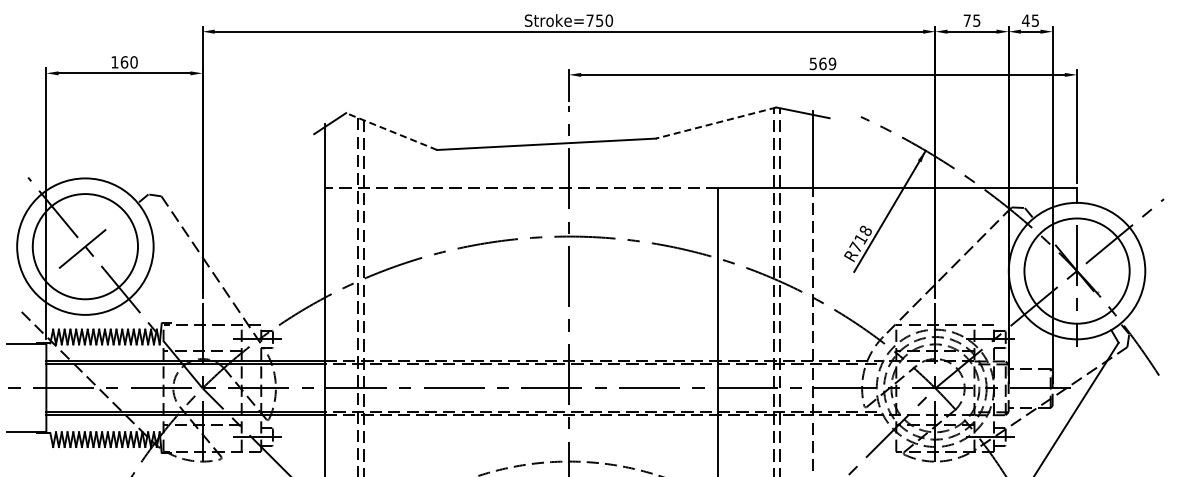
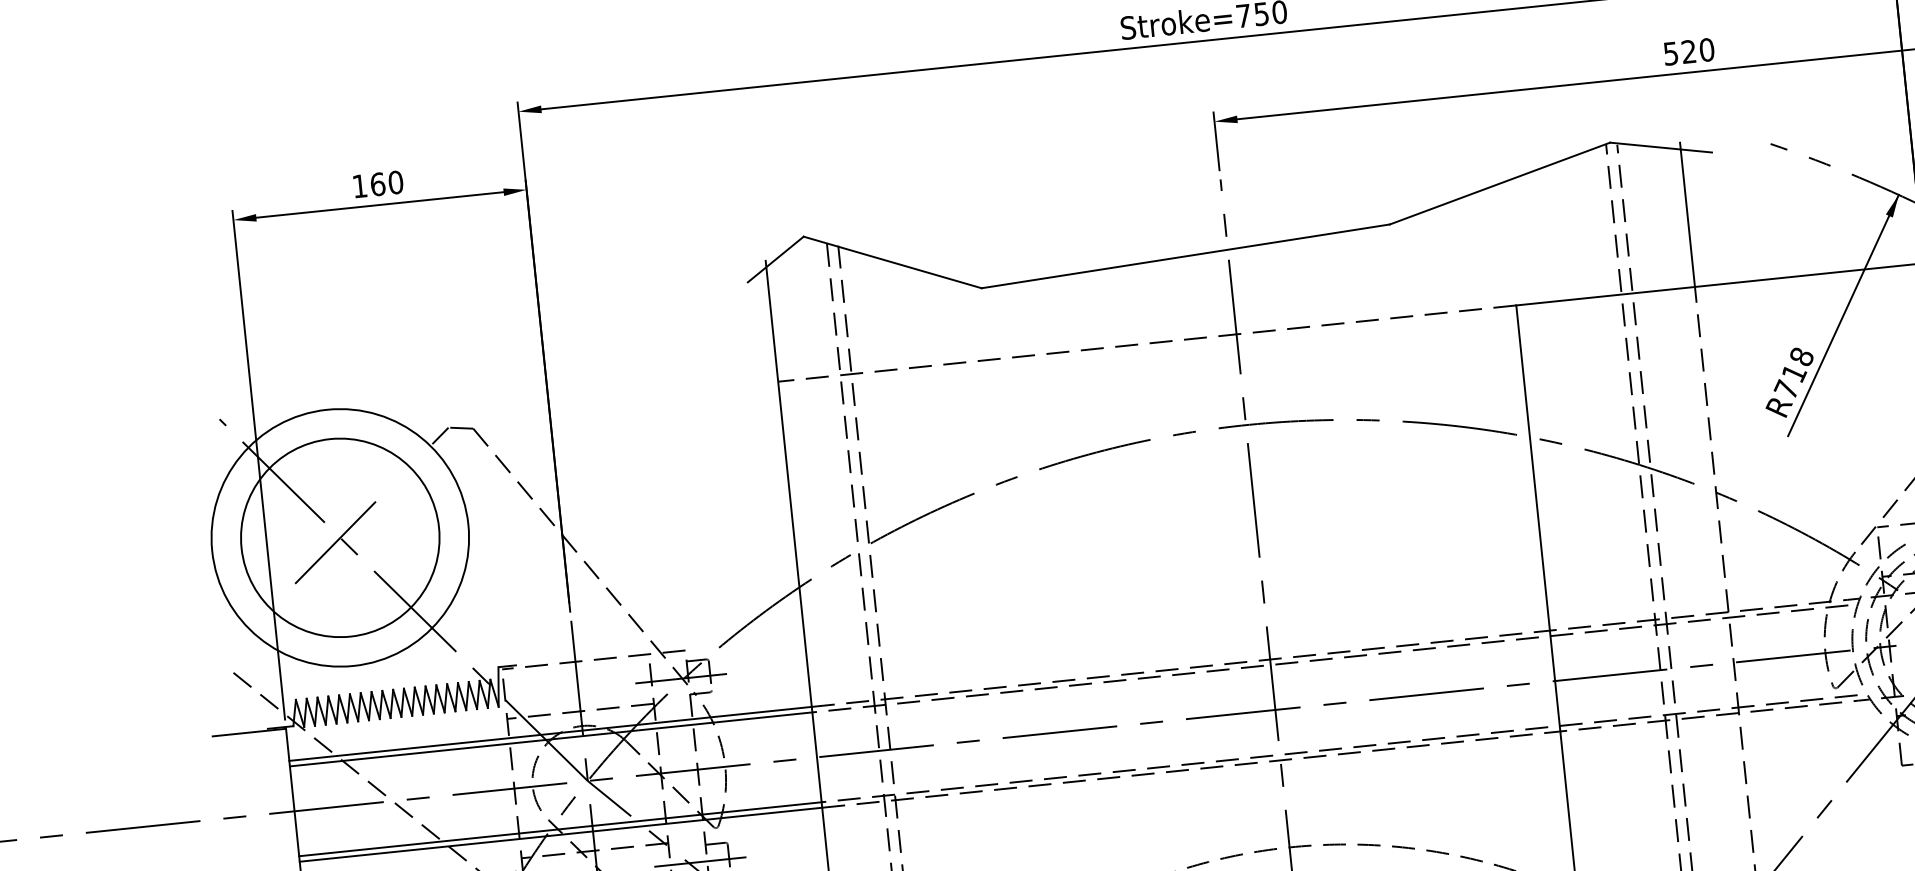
text: (827, 63) -> (1697, 50), 569 -> 520
line: (715, 123) -> (1498, 184), dashed -> solid
line: (391, 131) -> (892, 262), dashed -> solid

